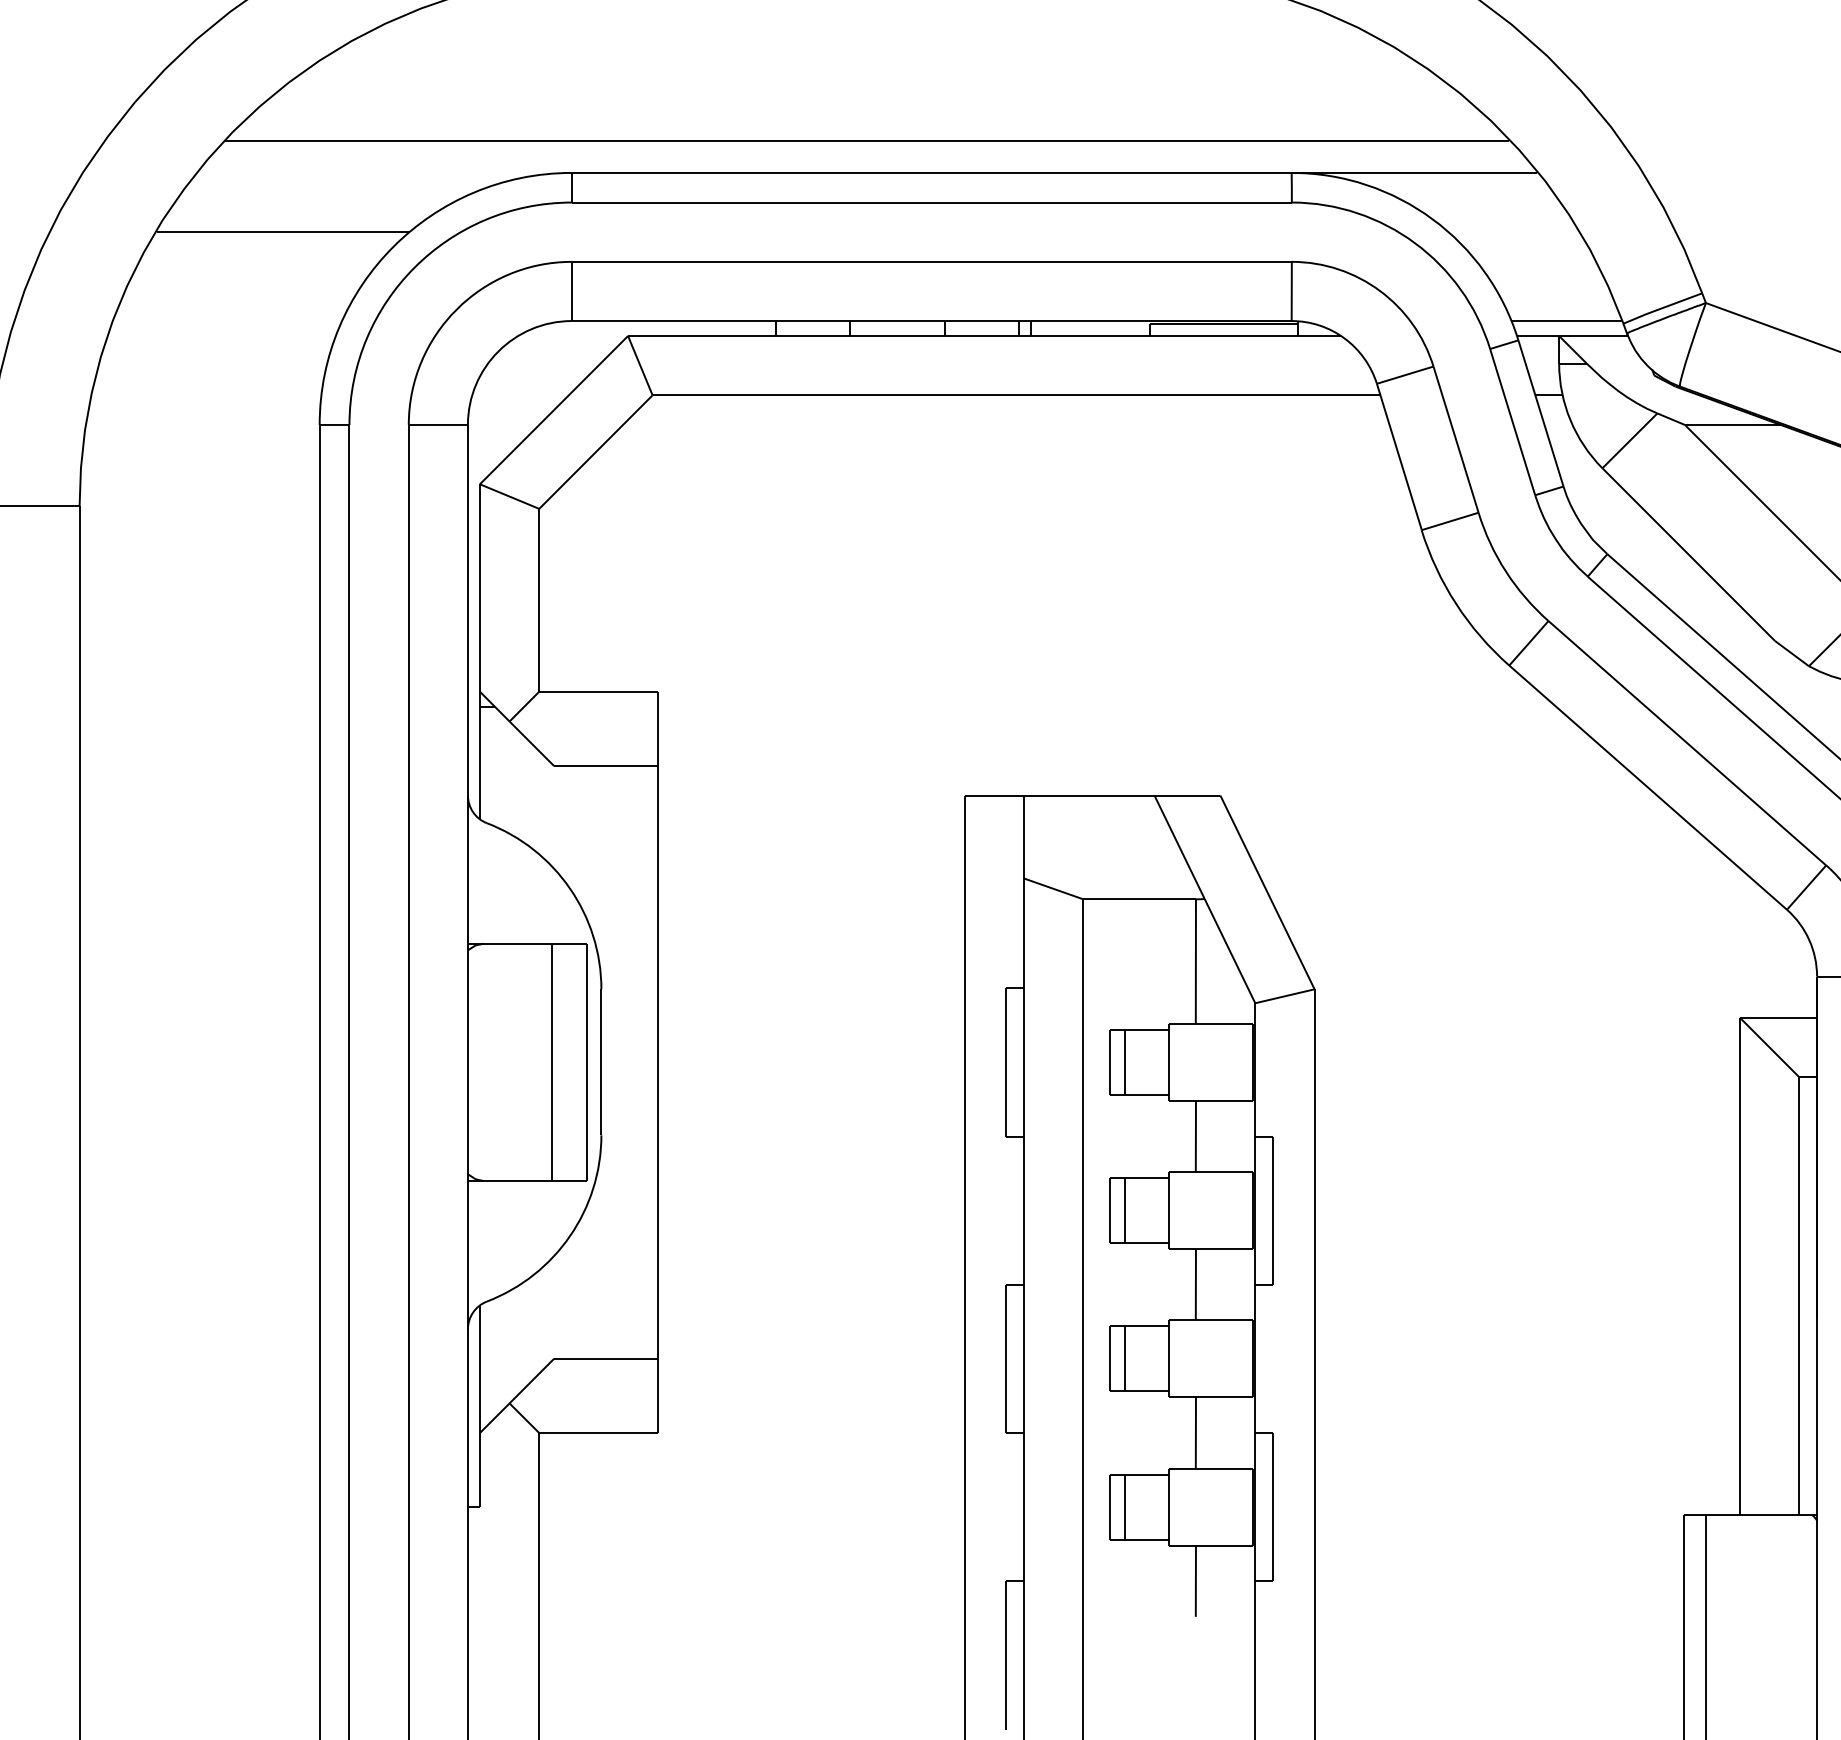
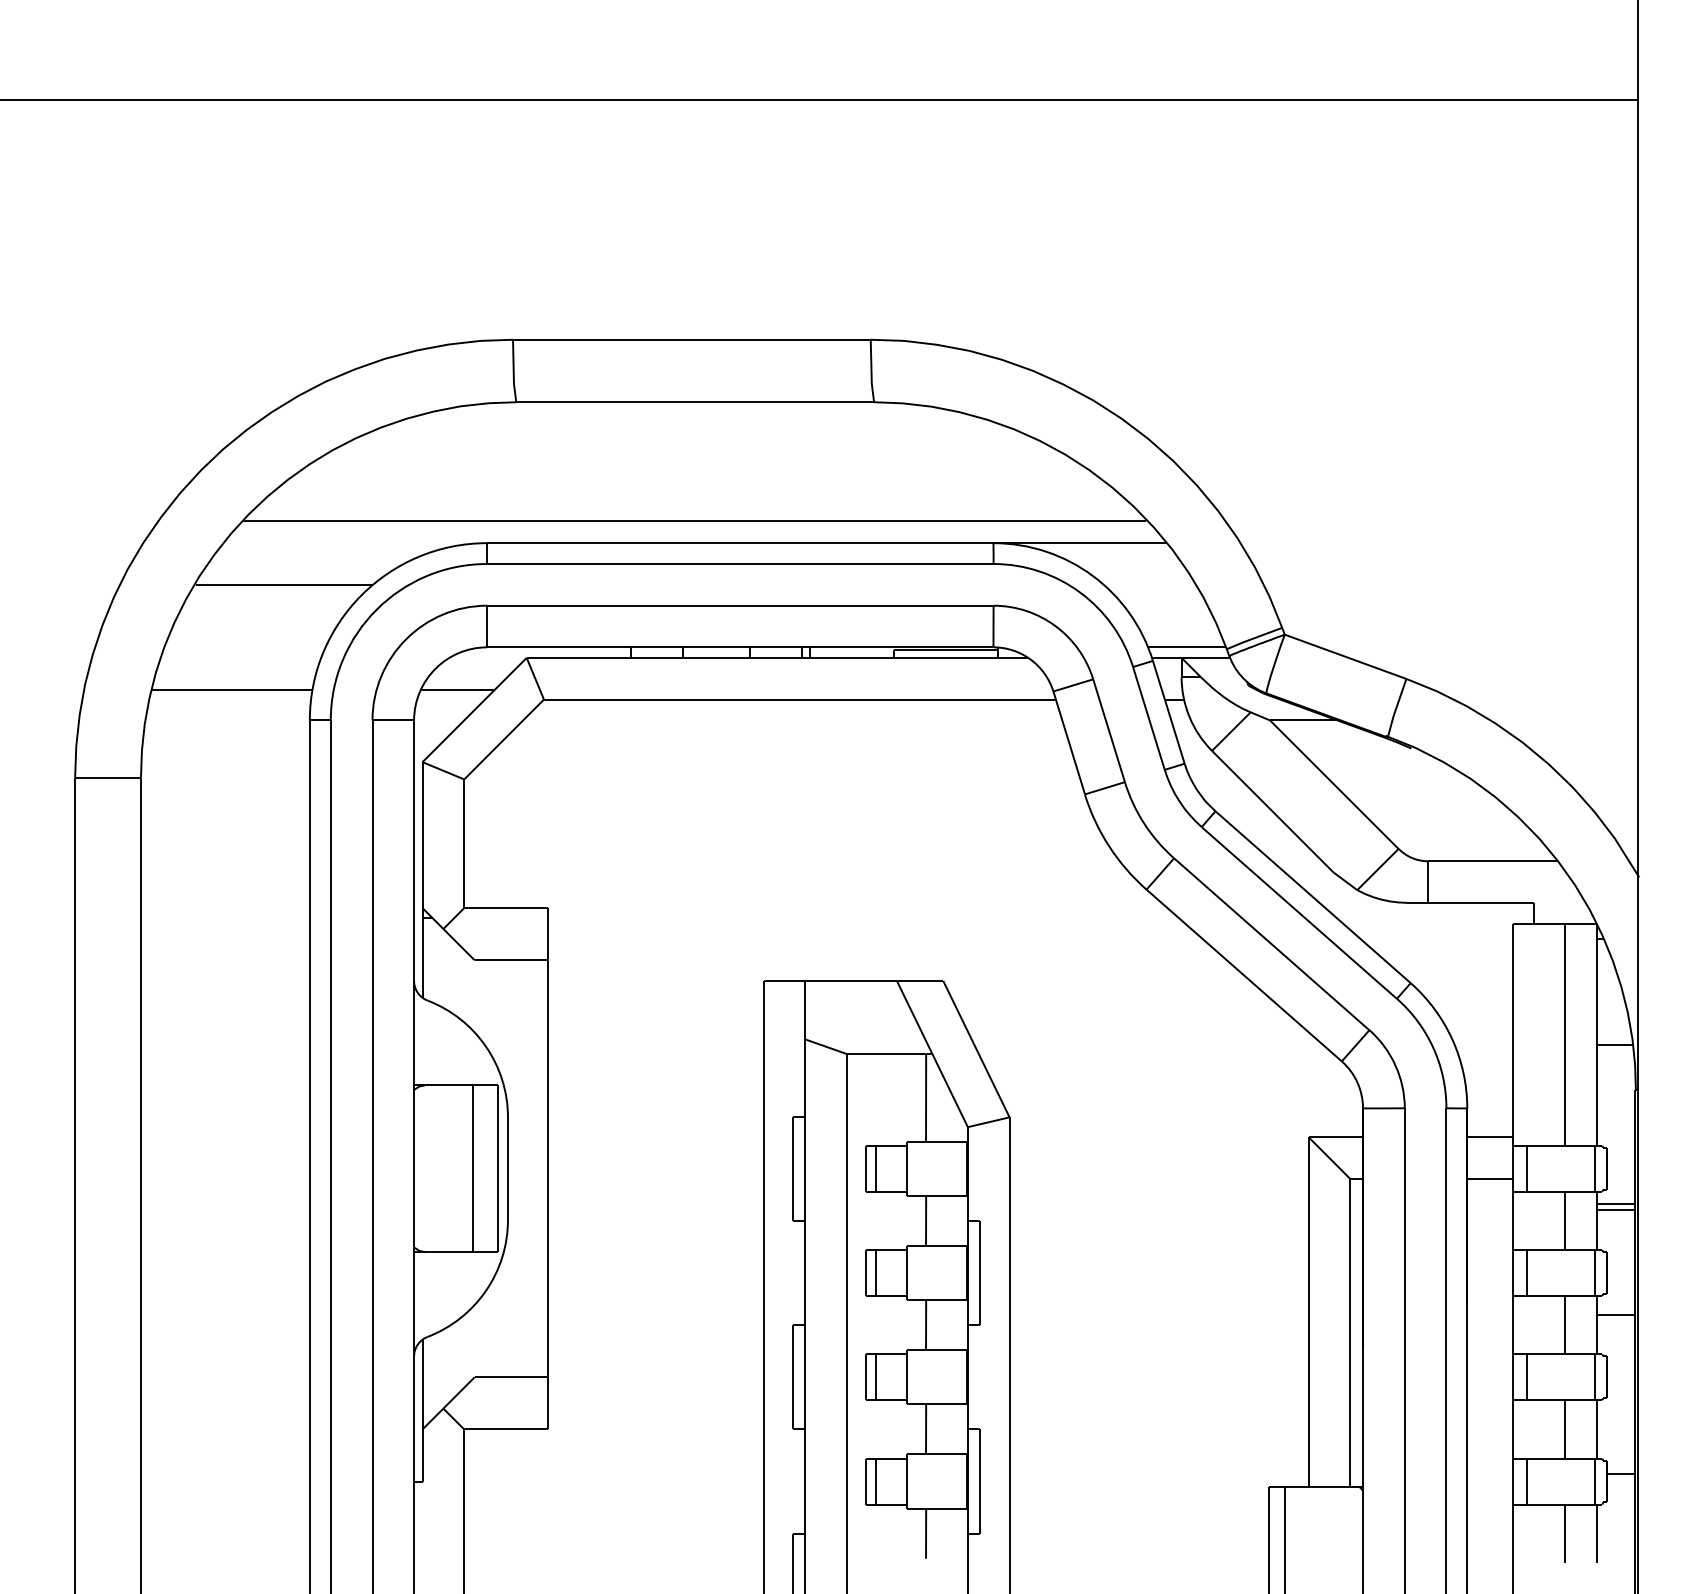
line: (209, 382) -> (232, 690), added
line: (529, 382) -> (457, 690), added

